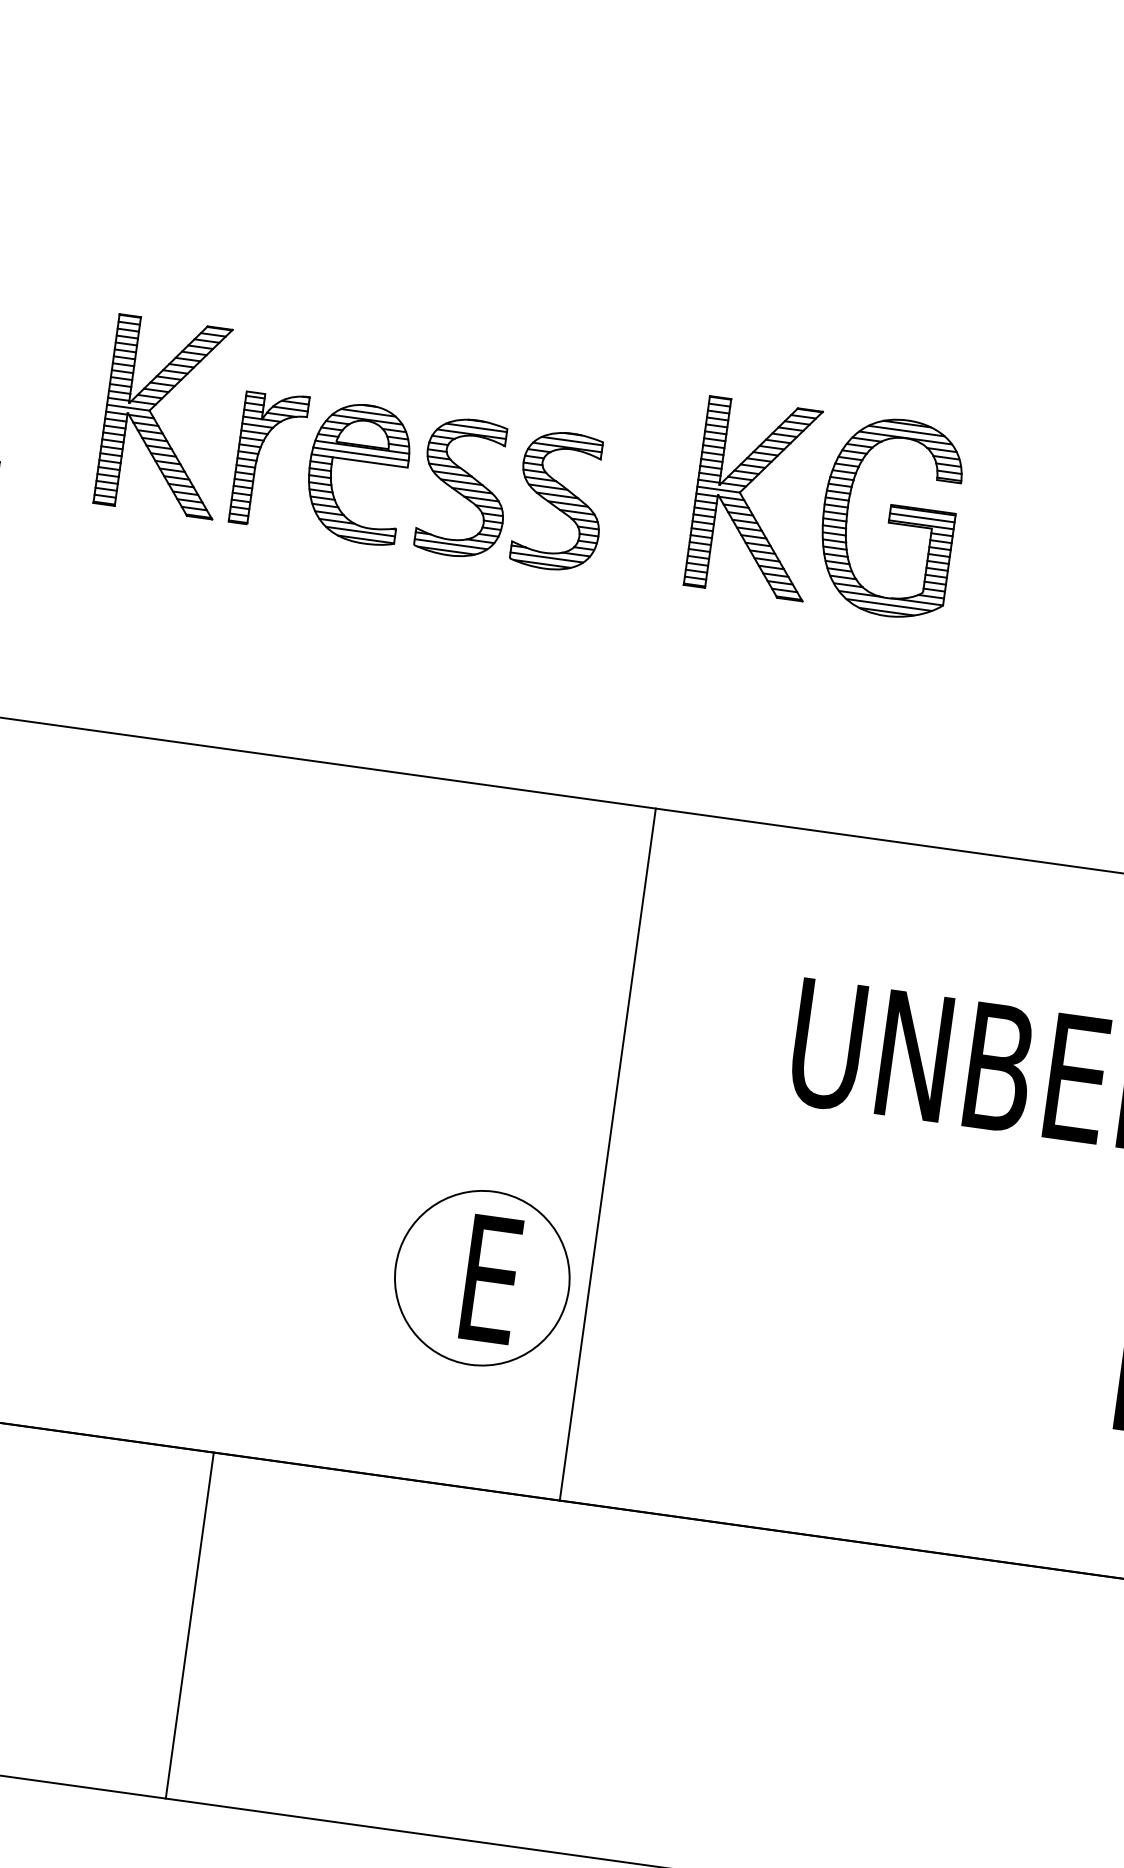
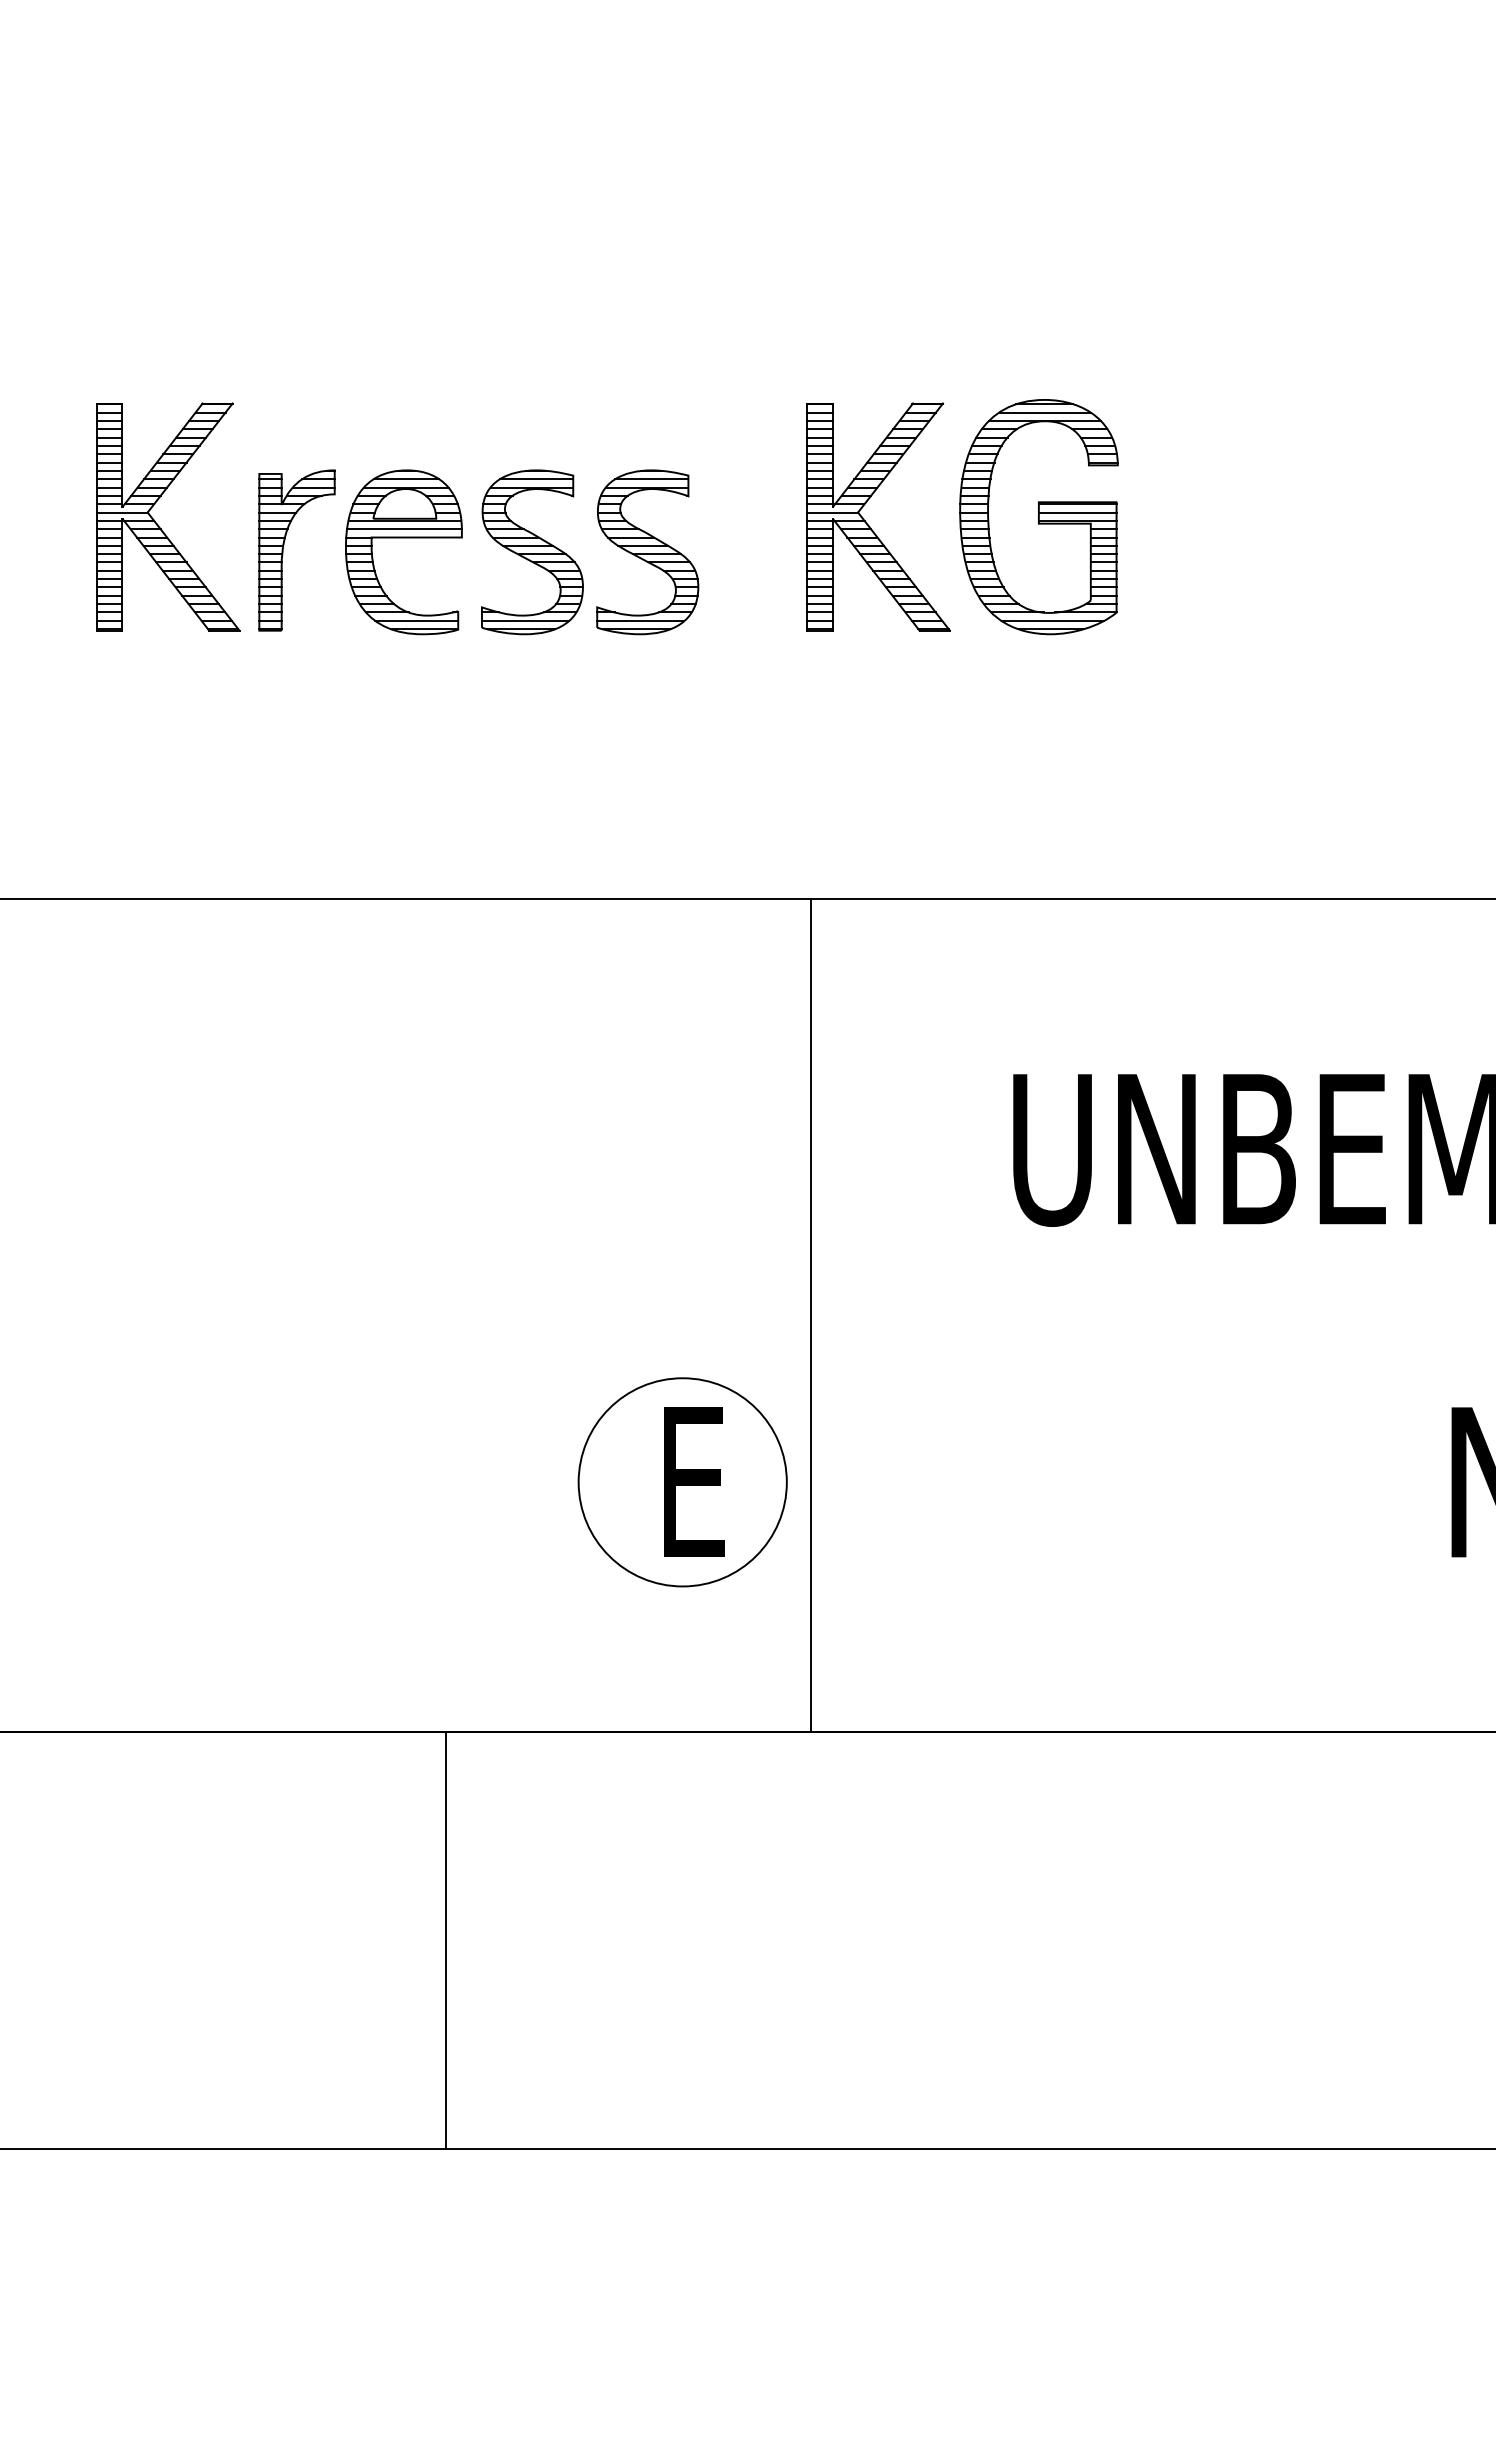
line: (189, 1625) -> (446, 1940), moved

